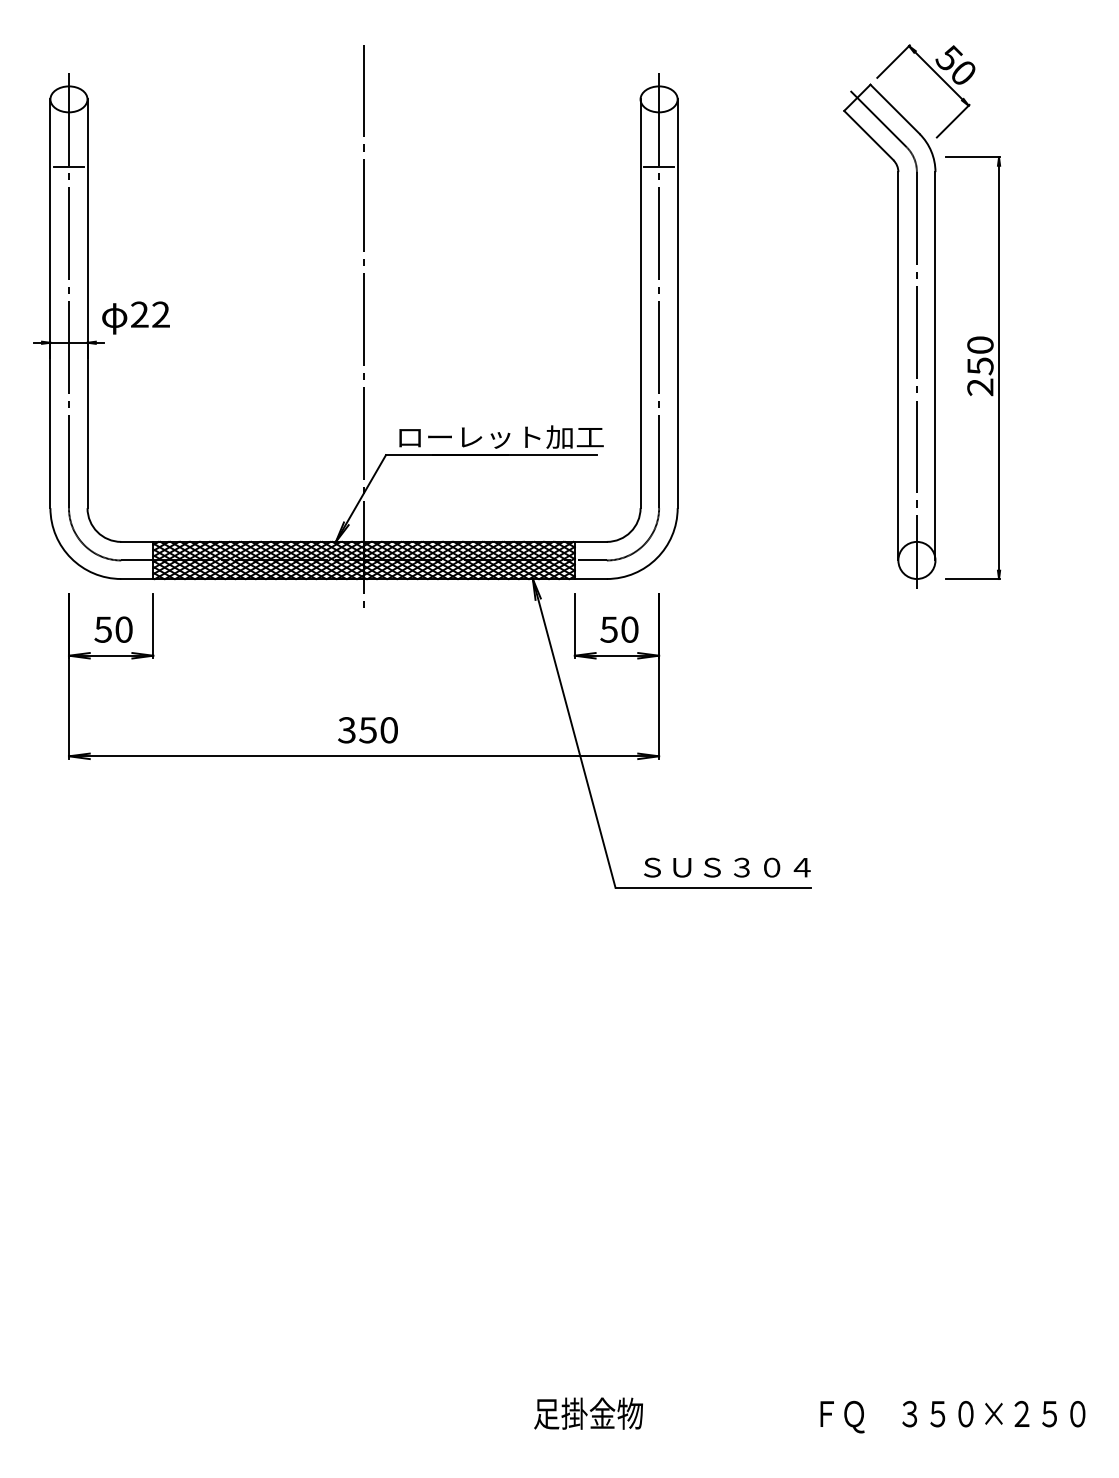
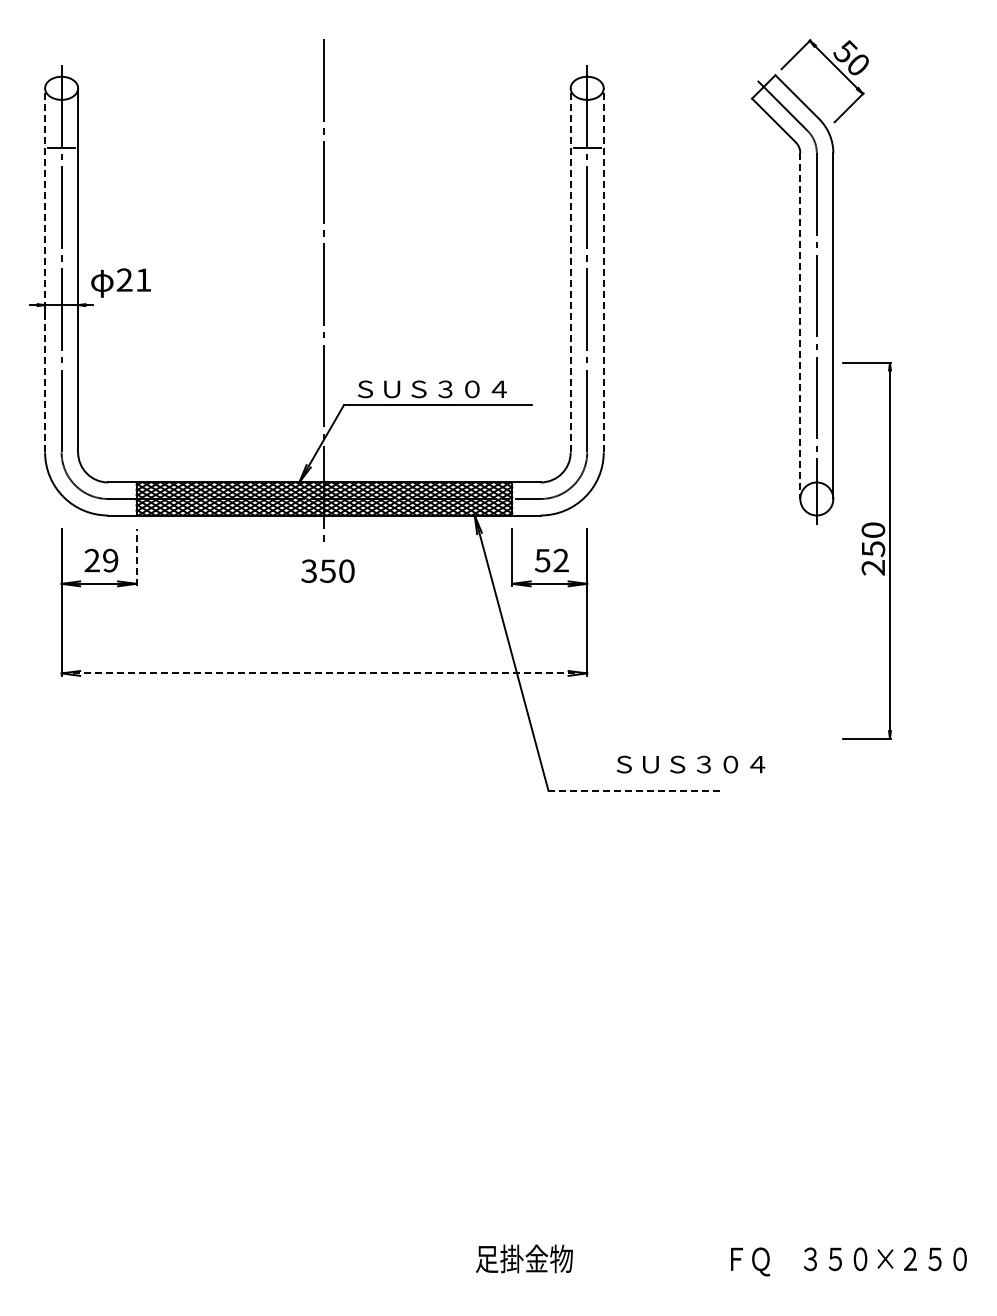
line: (50, 302) -> (45, 269), solid -> dashed
line: (640, 302) -> (570, 269), solid -> dashed
line: (677, 302) -> (603, 269), solid -> dashed
text: (160, 314) -> (143, 279), 22 -> 21
line: (898, 366) -> (800, 326), solid -> dashed
part: (972, 367) -> (866, 550), moved
text: (501, 436) -> (446, 388), ローレット加工 -> ＳＵＳ３０４
line: (153, 626) -> (136, 557), solid -> dashed
text: (113, 629) -> (101, 560), 50 -> 29
text: (629, 629) -> (560, 560), 50 -> 52
text: (367, 729) -> (327, 570), moved
line: (364, 756) -> (324, 673), solid -> dashed
text: (726, 867) -> (690, 764), moved
line: (713, 887) -> (635, 790), solid -> dashed

